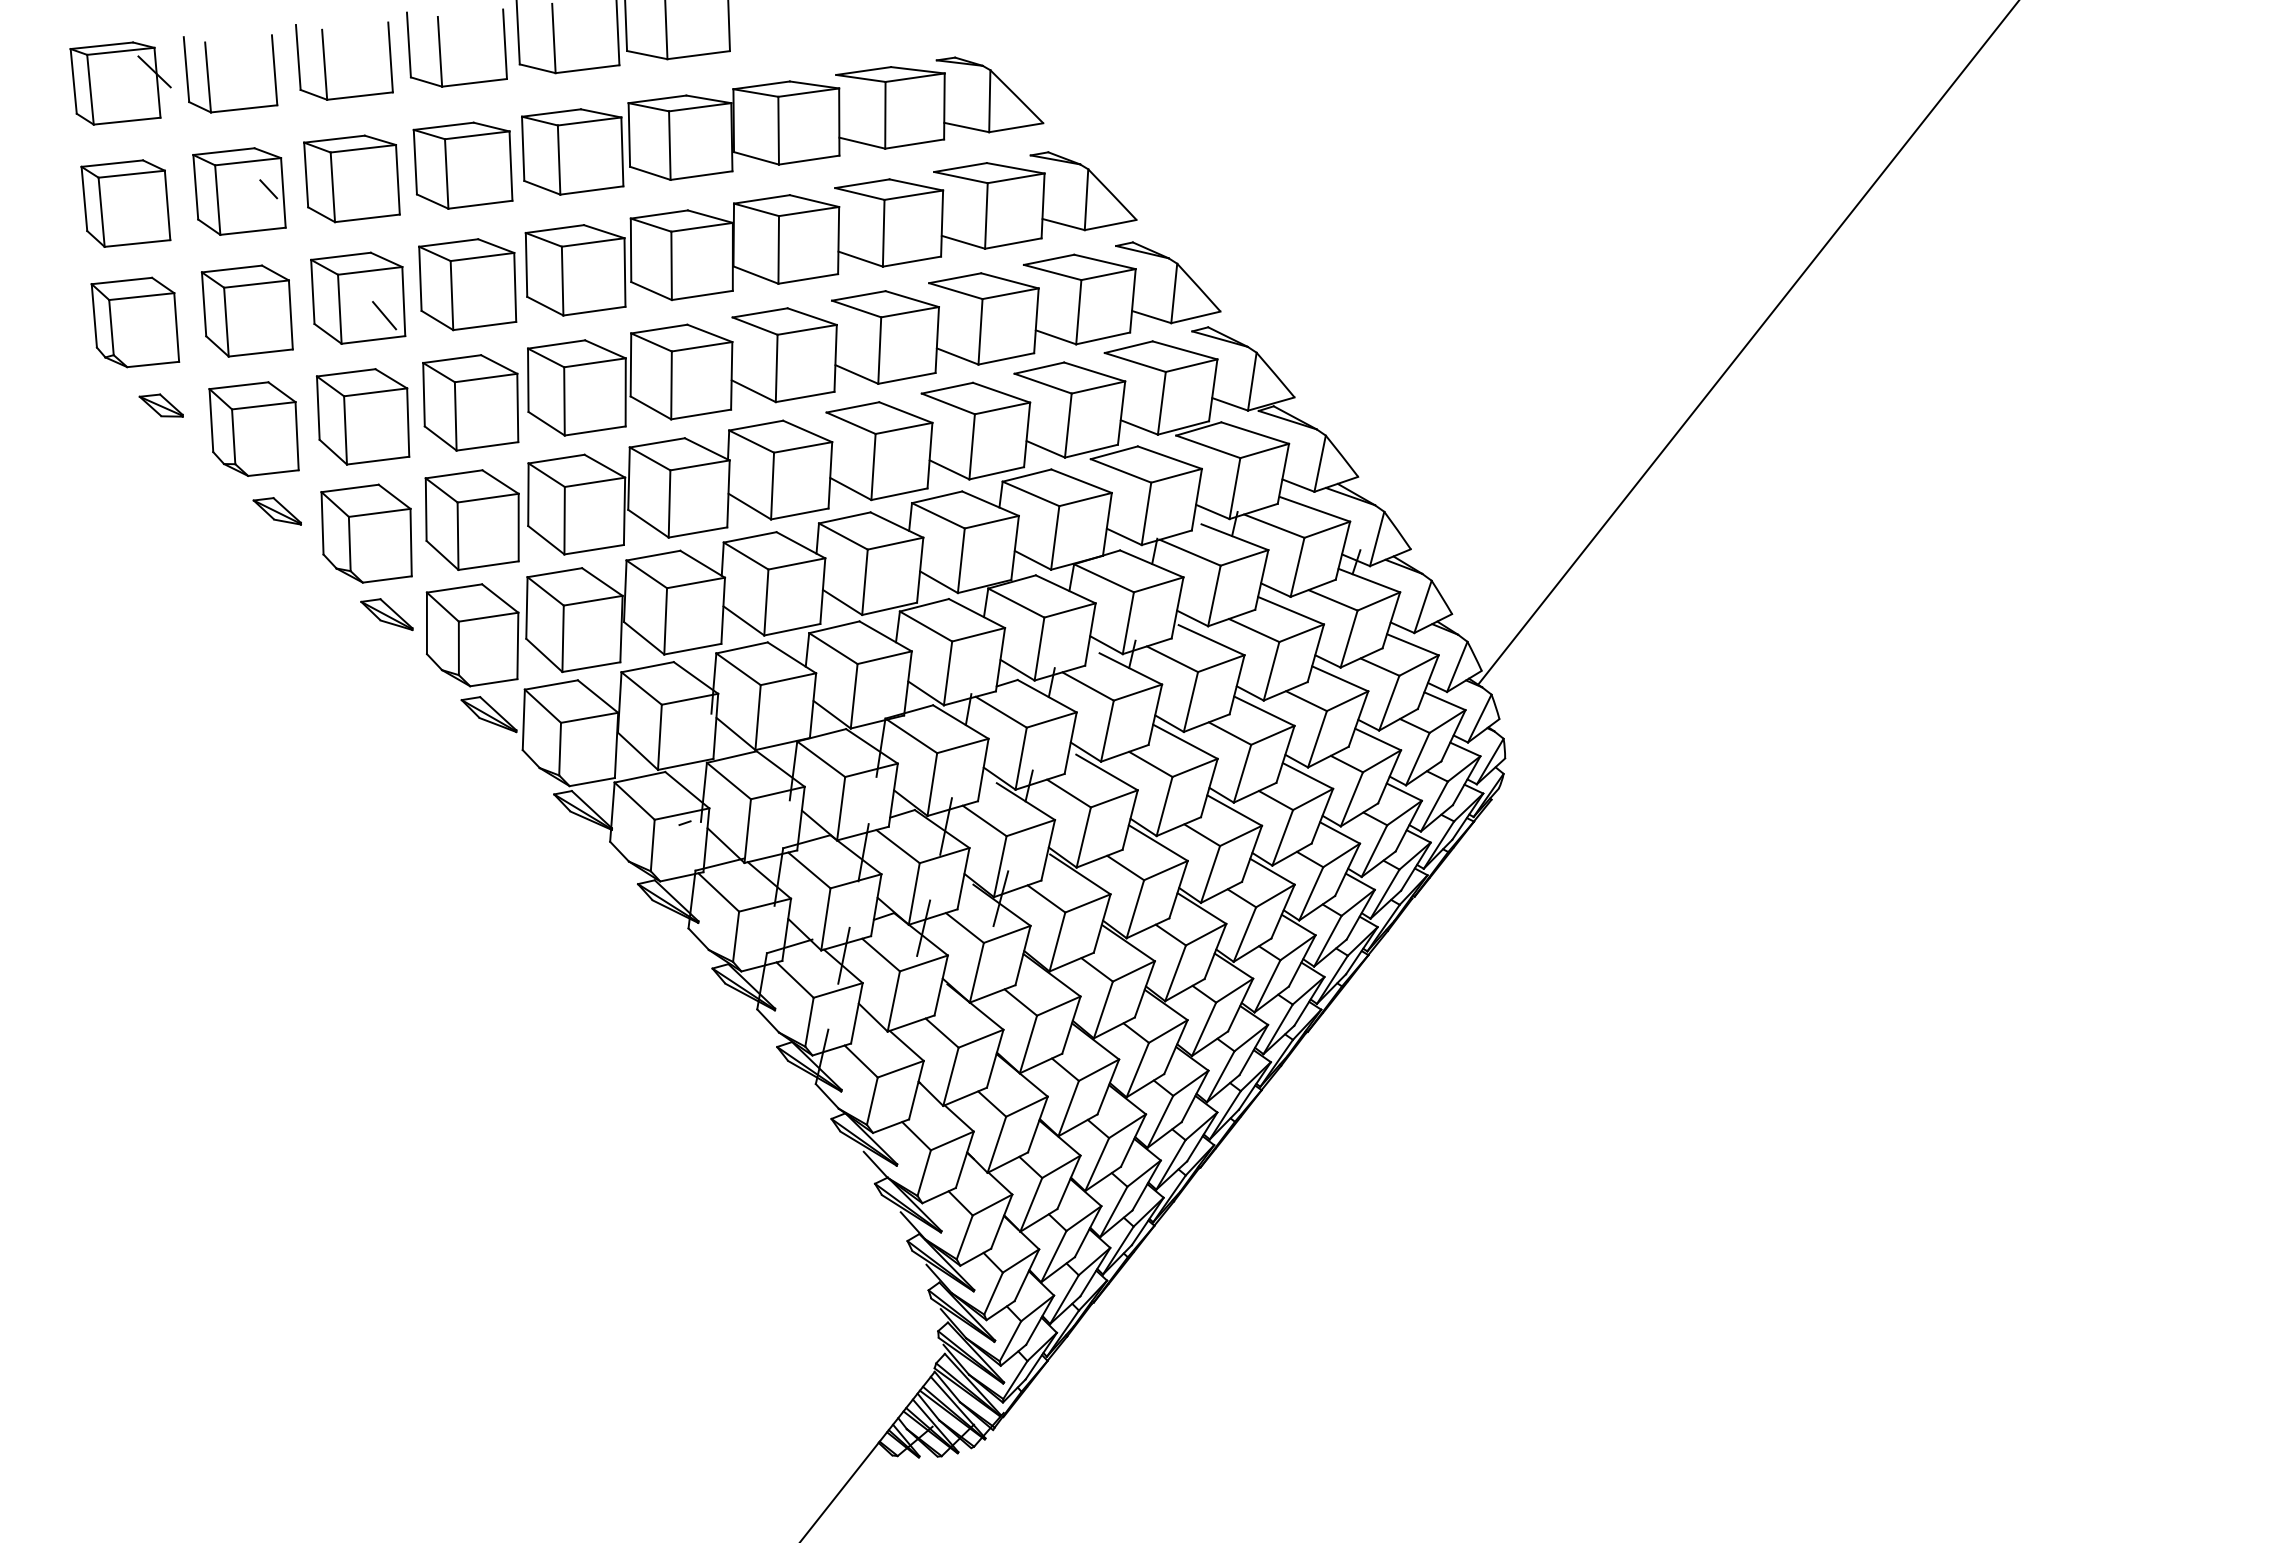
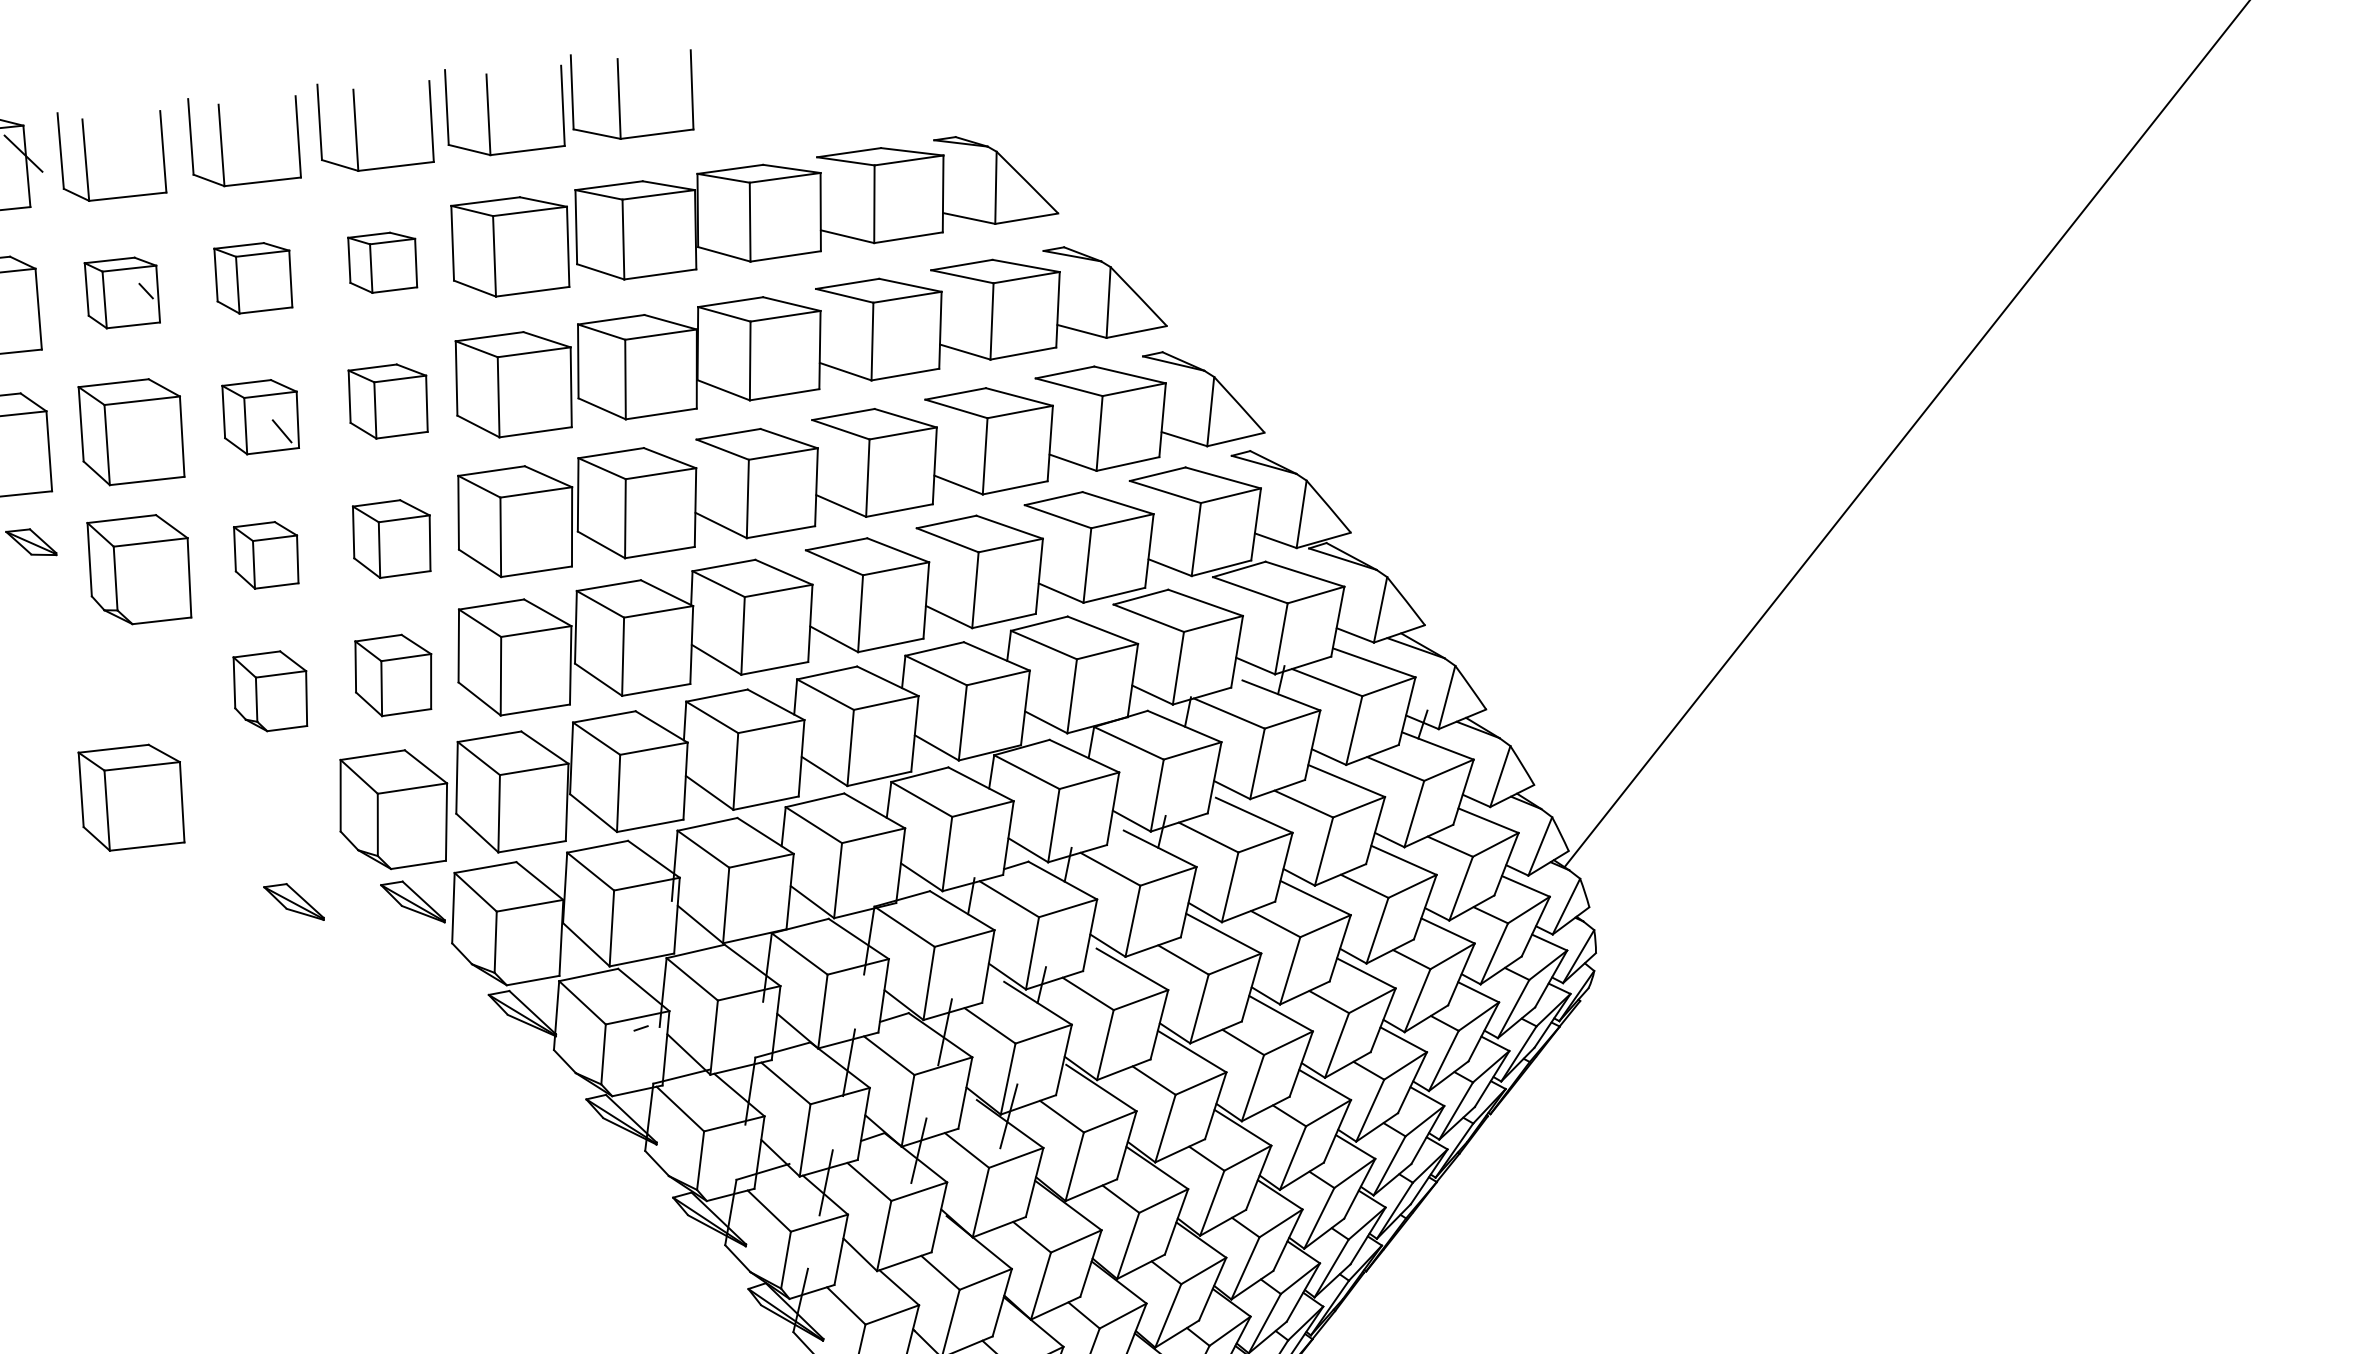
part: (462, 165) -> (382, 262), size x0.6
part: (351, 178) -> (252, 277), size x0.7
part: (239, 191) -> (122, 292), size x0.7
part: (467, 284) -> (387, 401), size x0.7
part: (358, 297) -> (260, 416), size x0.7
part: (470, 402) -> (391, 538), size x0.7
part: (362, 416) -> (265, 554), size x0.6
part: (276, 511) -> (165, 665), removed
part: (471, 519) -> (392, 674), size x0.7
part: (366, 533) -> (270, 691), size x0.7
part: (386, 614) -> (293, 901), moved
part: (246, 624) -> (130, 797), added

